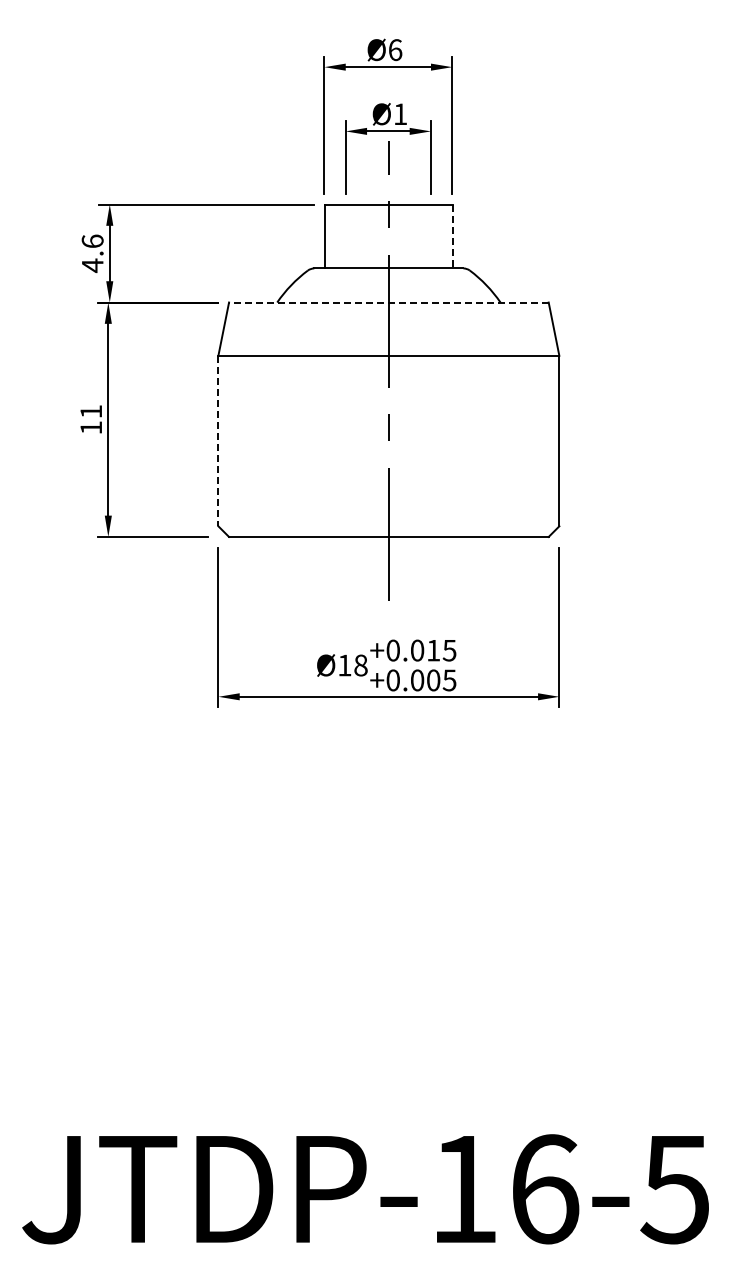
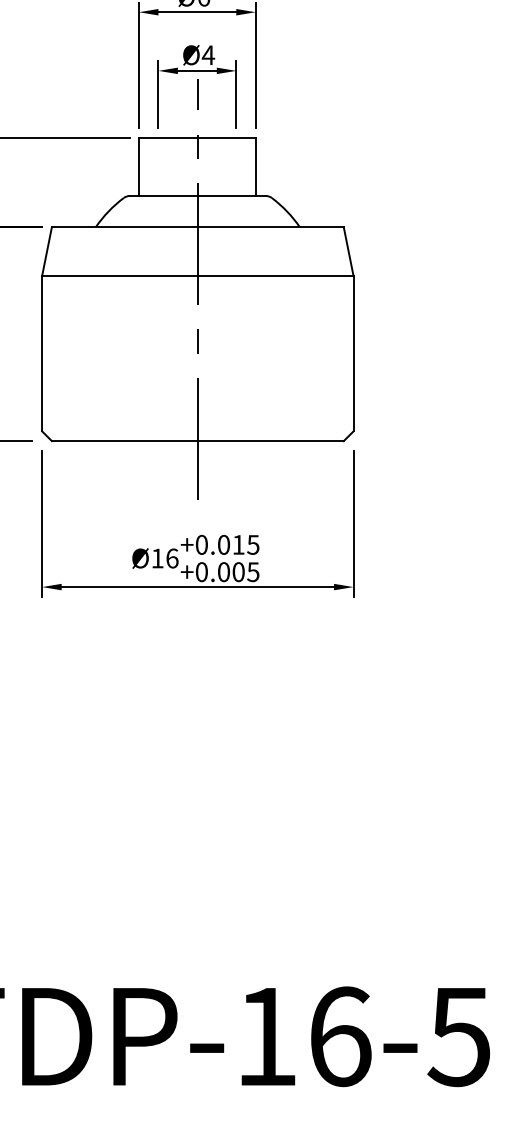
text: (400, 113) -> (208, 54), Ø1 -> Ø4
line: (452, 236) -> (255, 166), dashed -> solid
line: (388, 302) -> (197, 227), dashed -> solid
line: (218, 441) -> (42, 354), dashed -> solid
text: (360, 665) -> (171, 558), Ø18 -> Ø16

